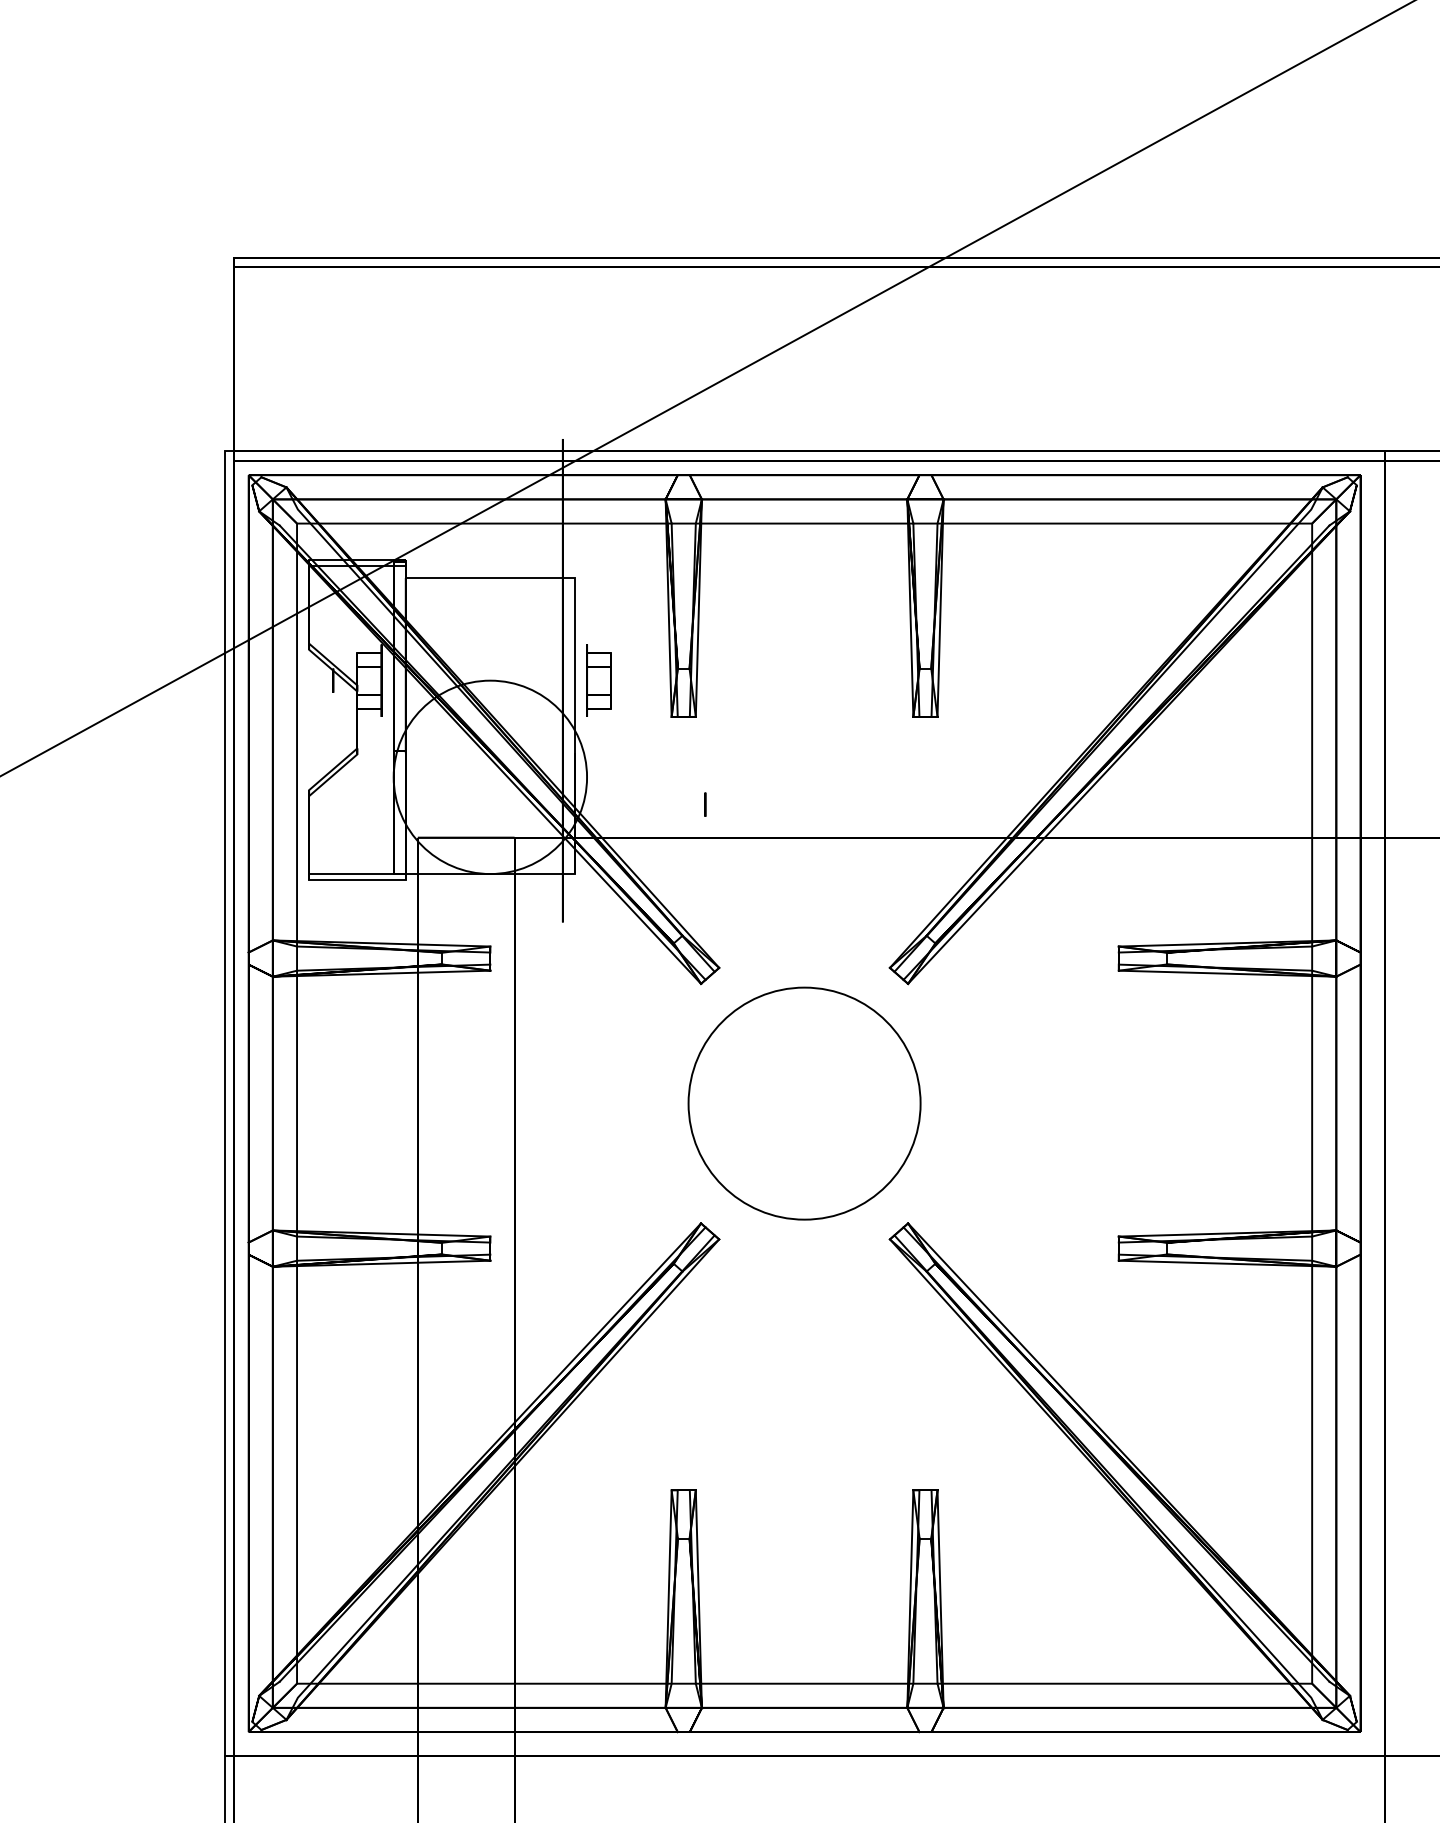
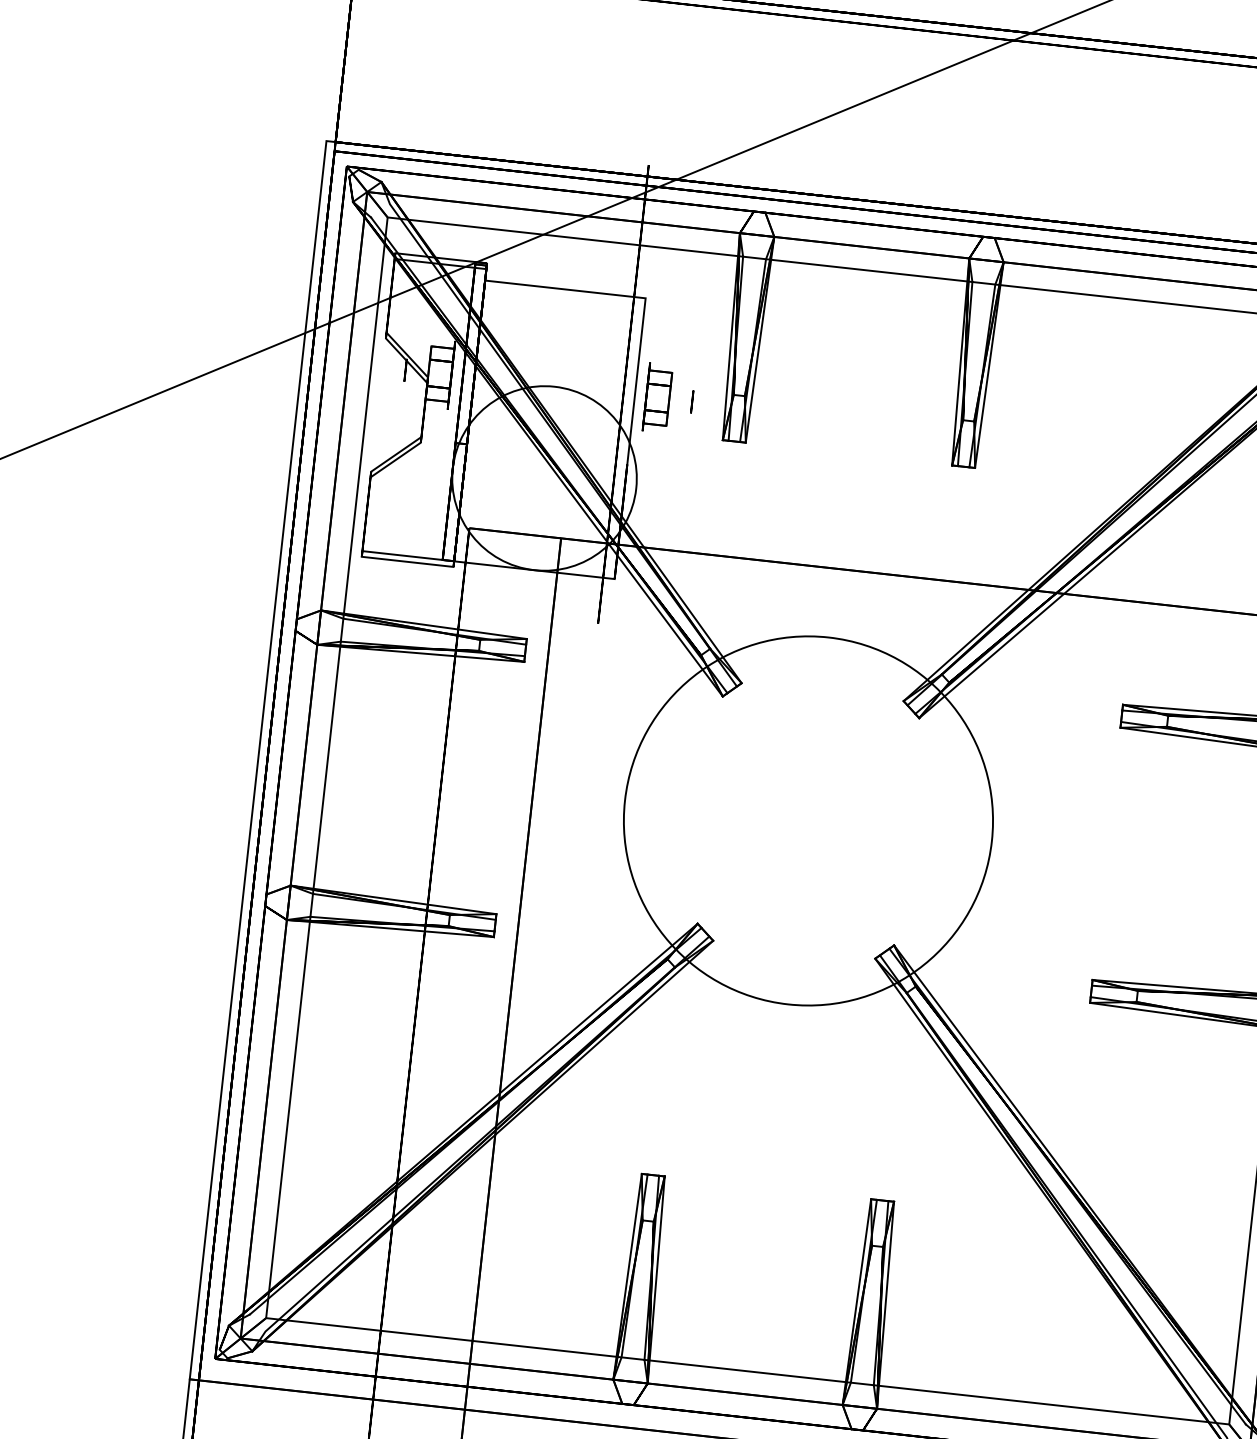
circle: (705, 804) -> (692, 401), moved
circle: (804, 1103) -> (808, 820), size x1.67

